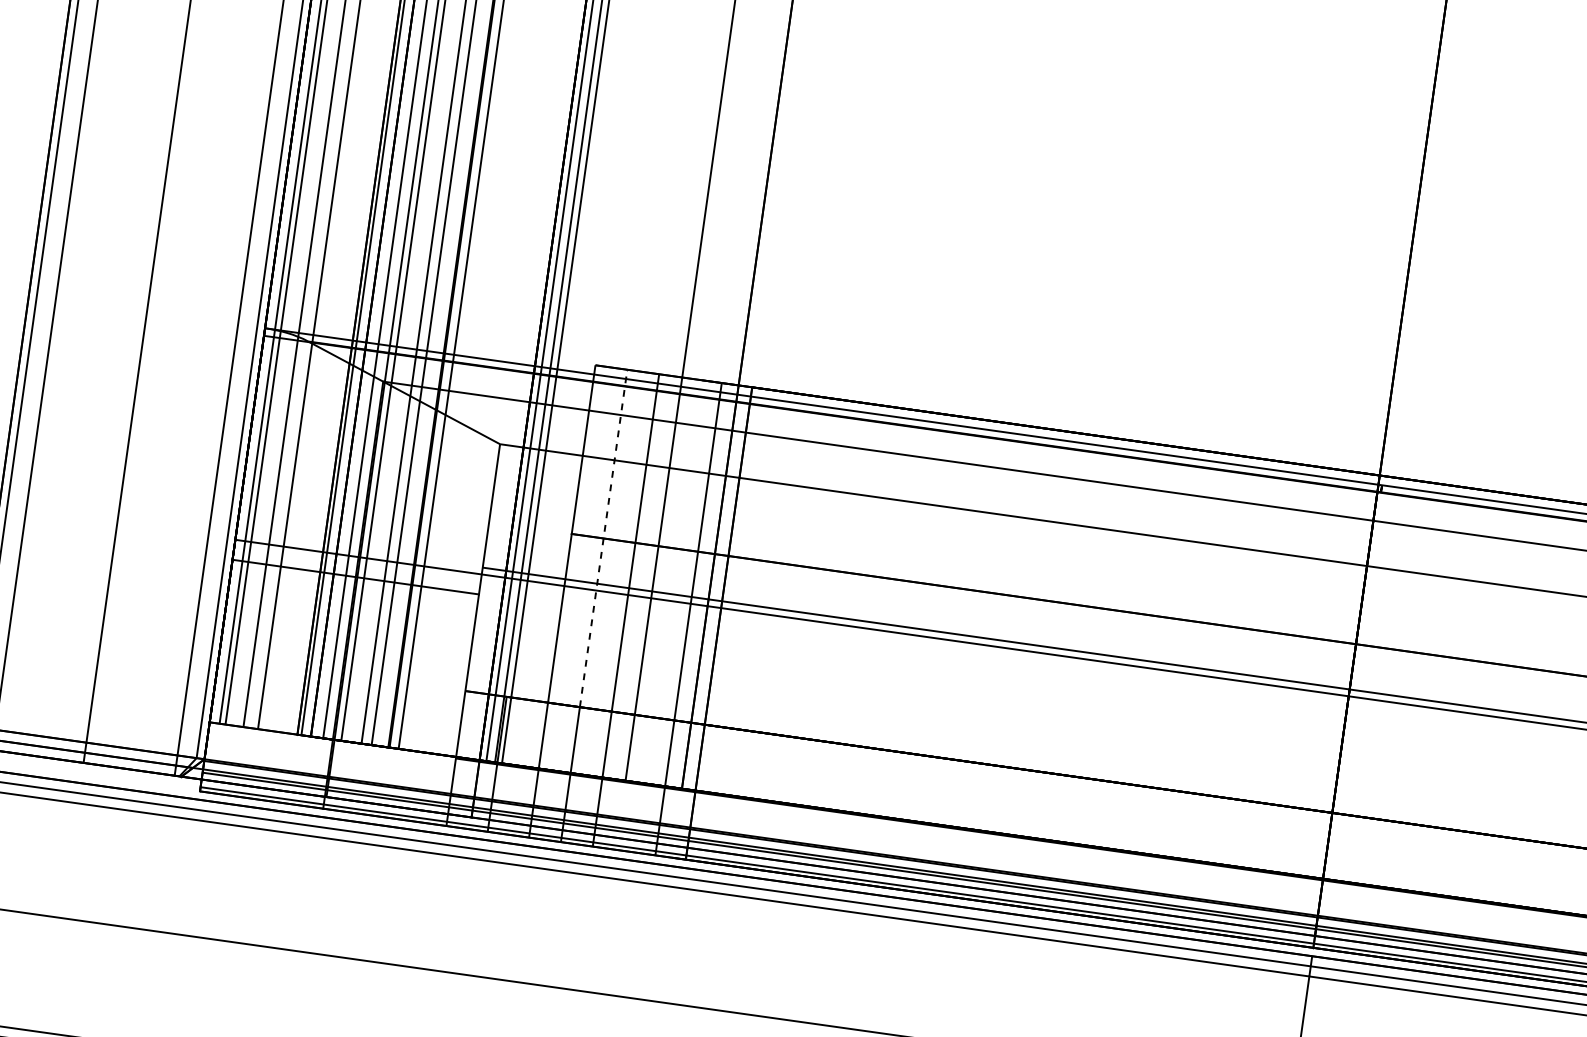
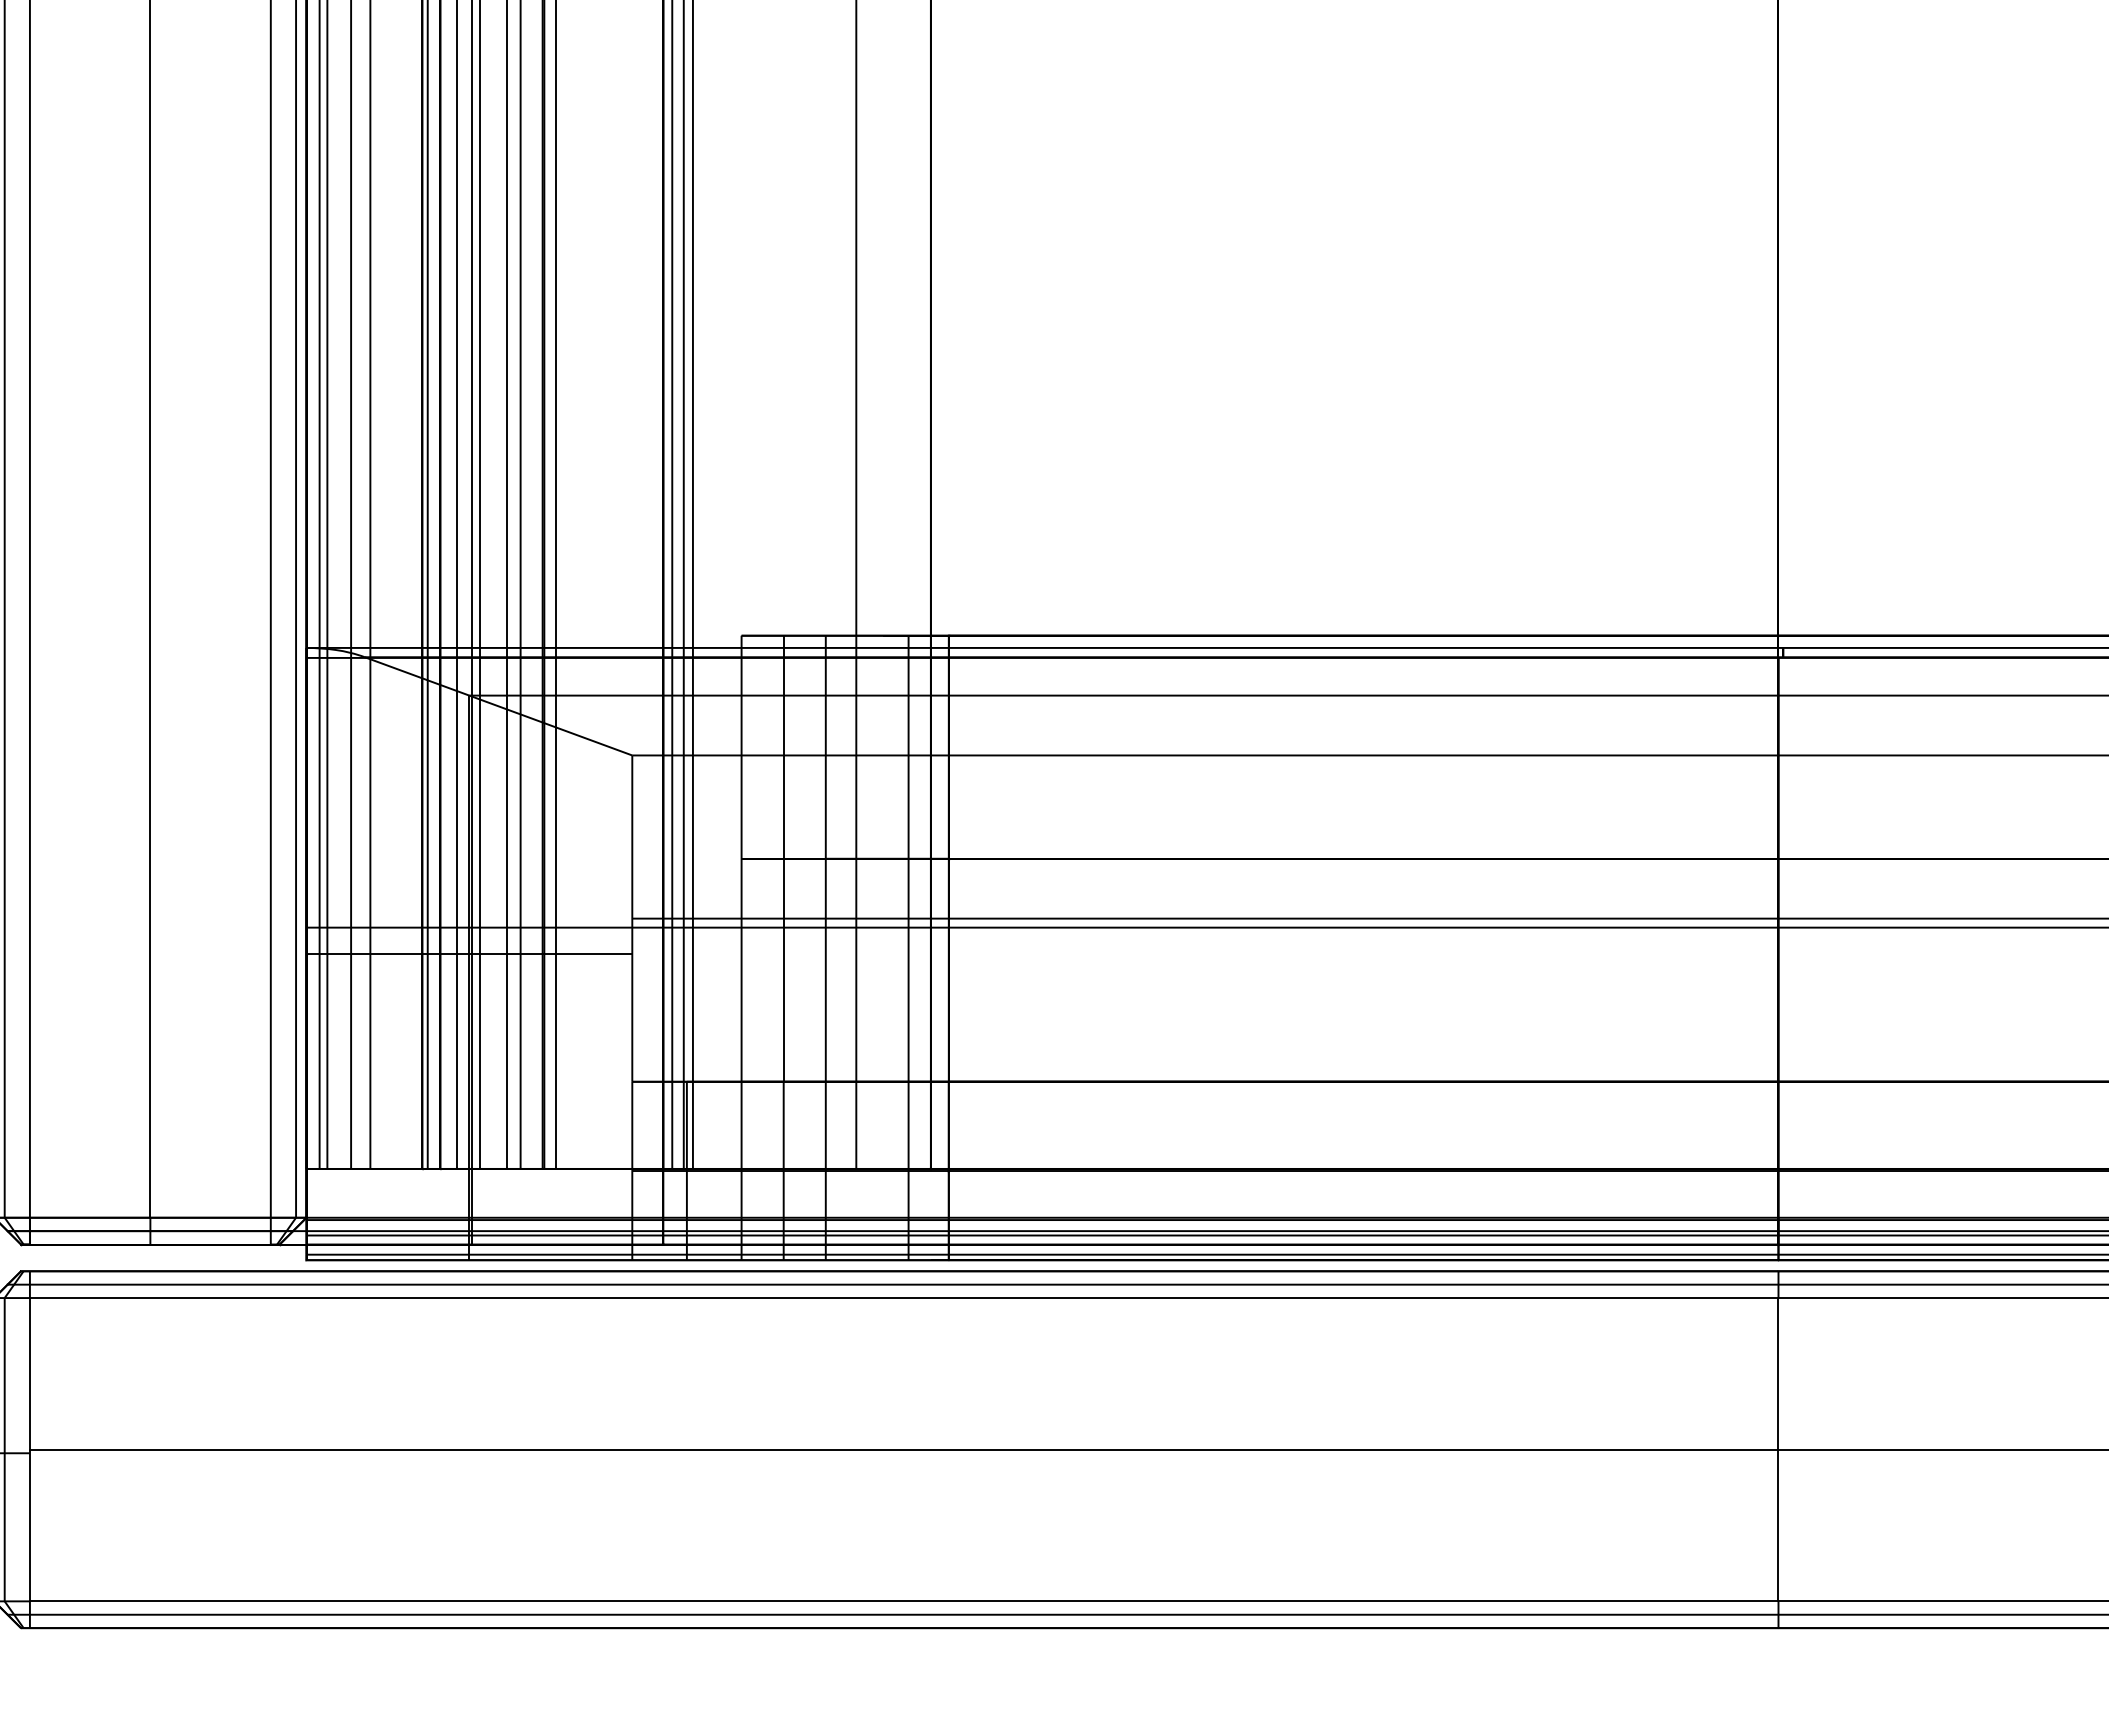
line: (603, 538) -> (783, 858), dashed -> solid

